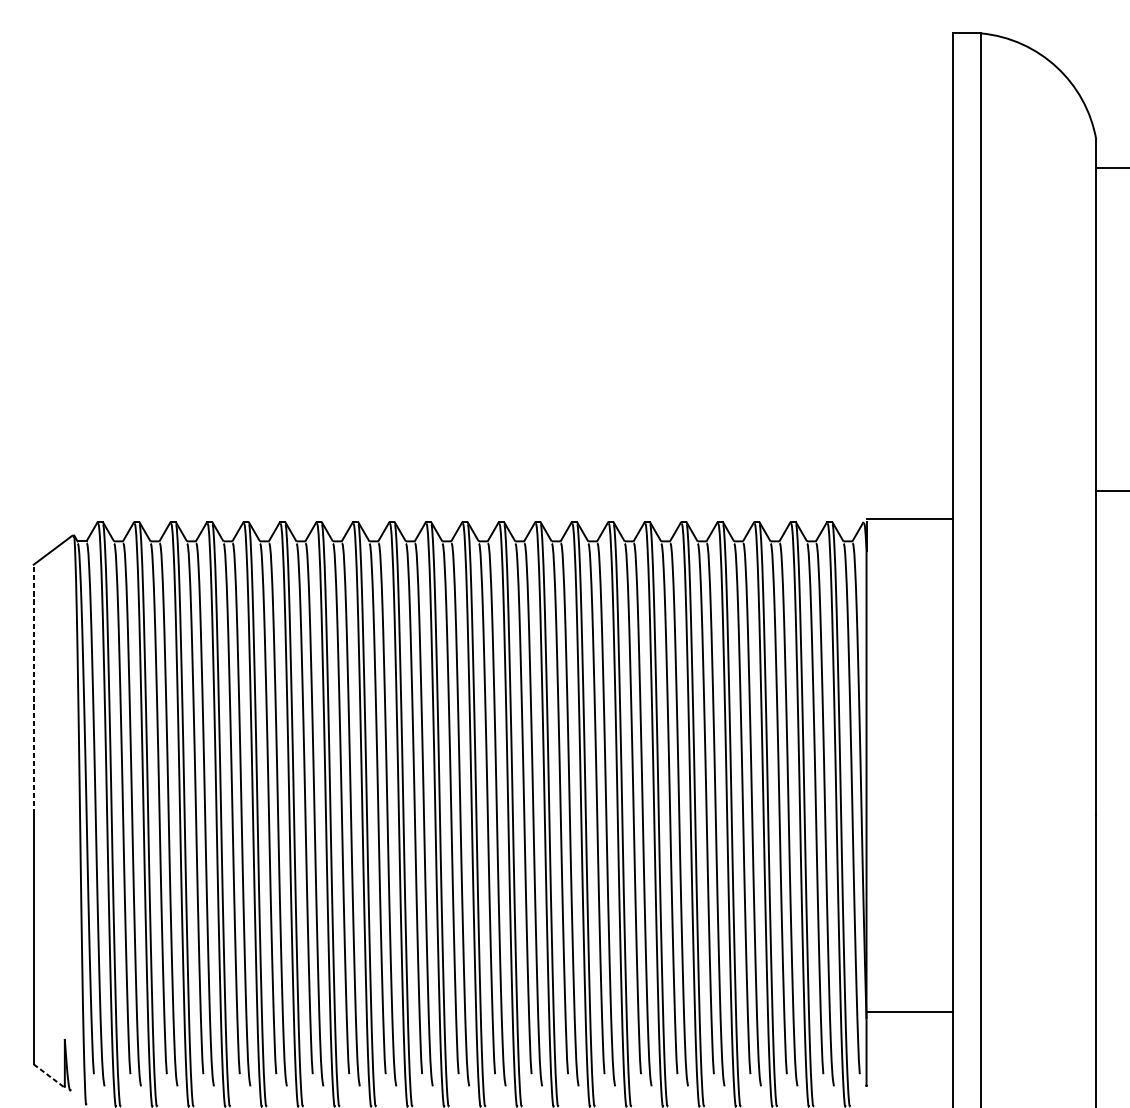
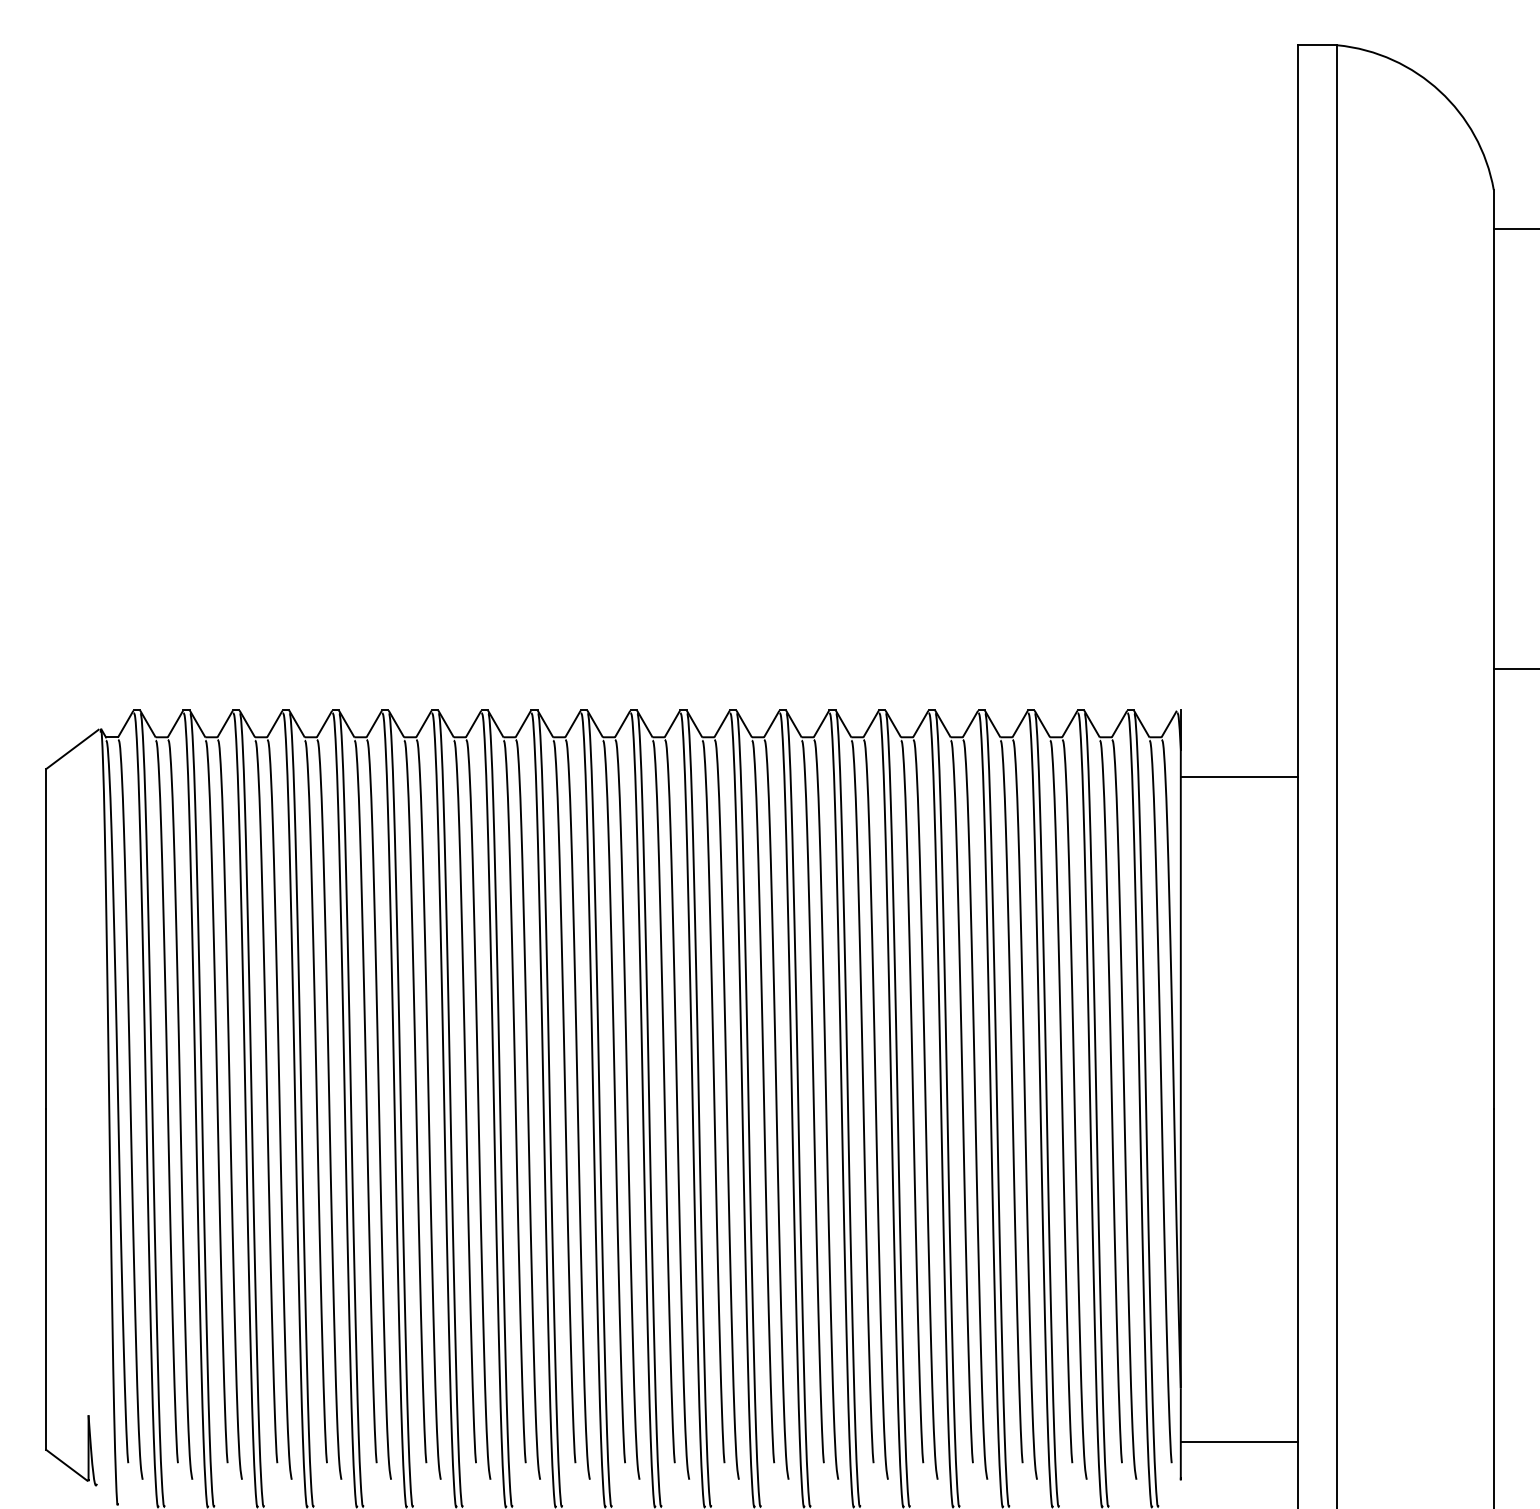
line: (909, 518) -> (1239, 776), moved
line: (33, 689) -> (46, 938), dashed -> solid
line: (909, 1012) -> (1239, 1442), moved
line: (48, 1075) -> (66, 1465), dashed -> solid

